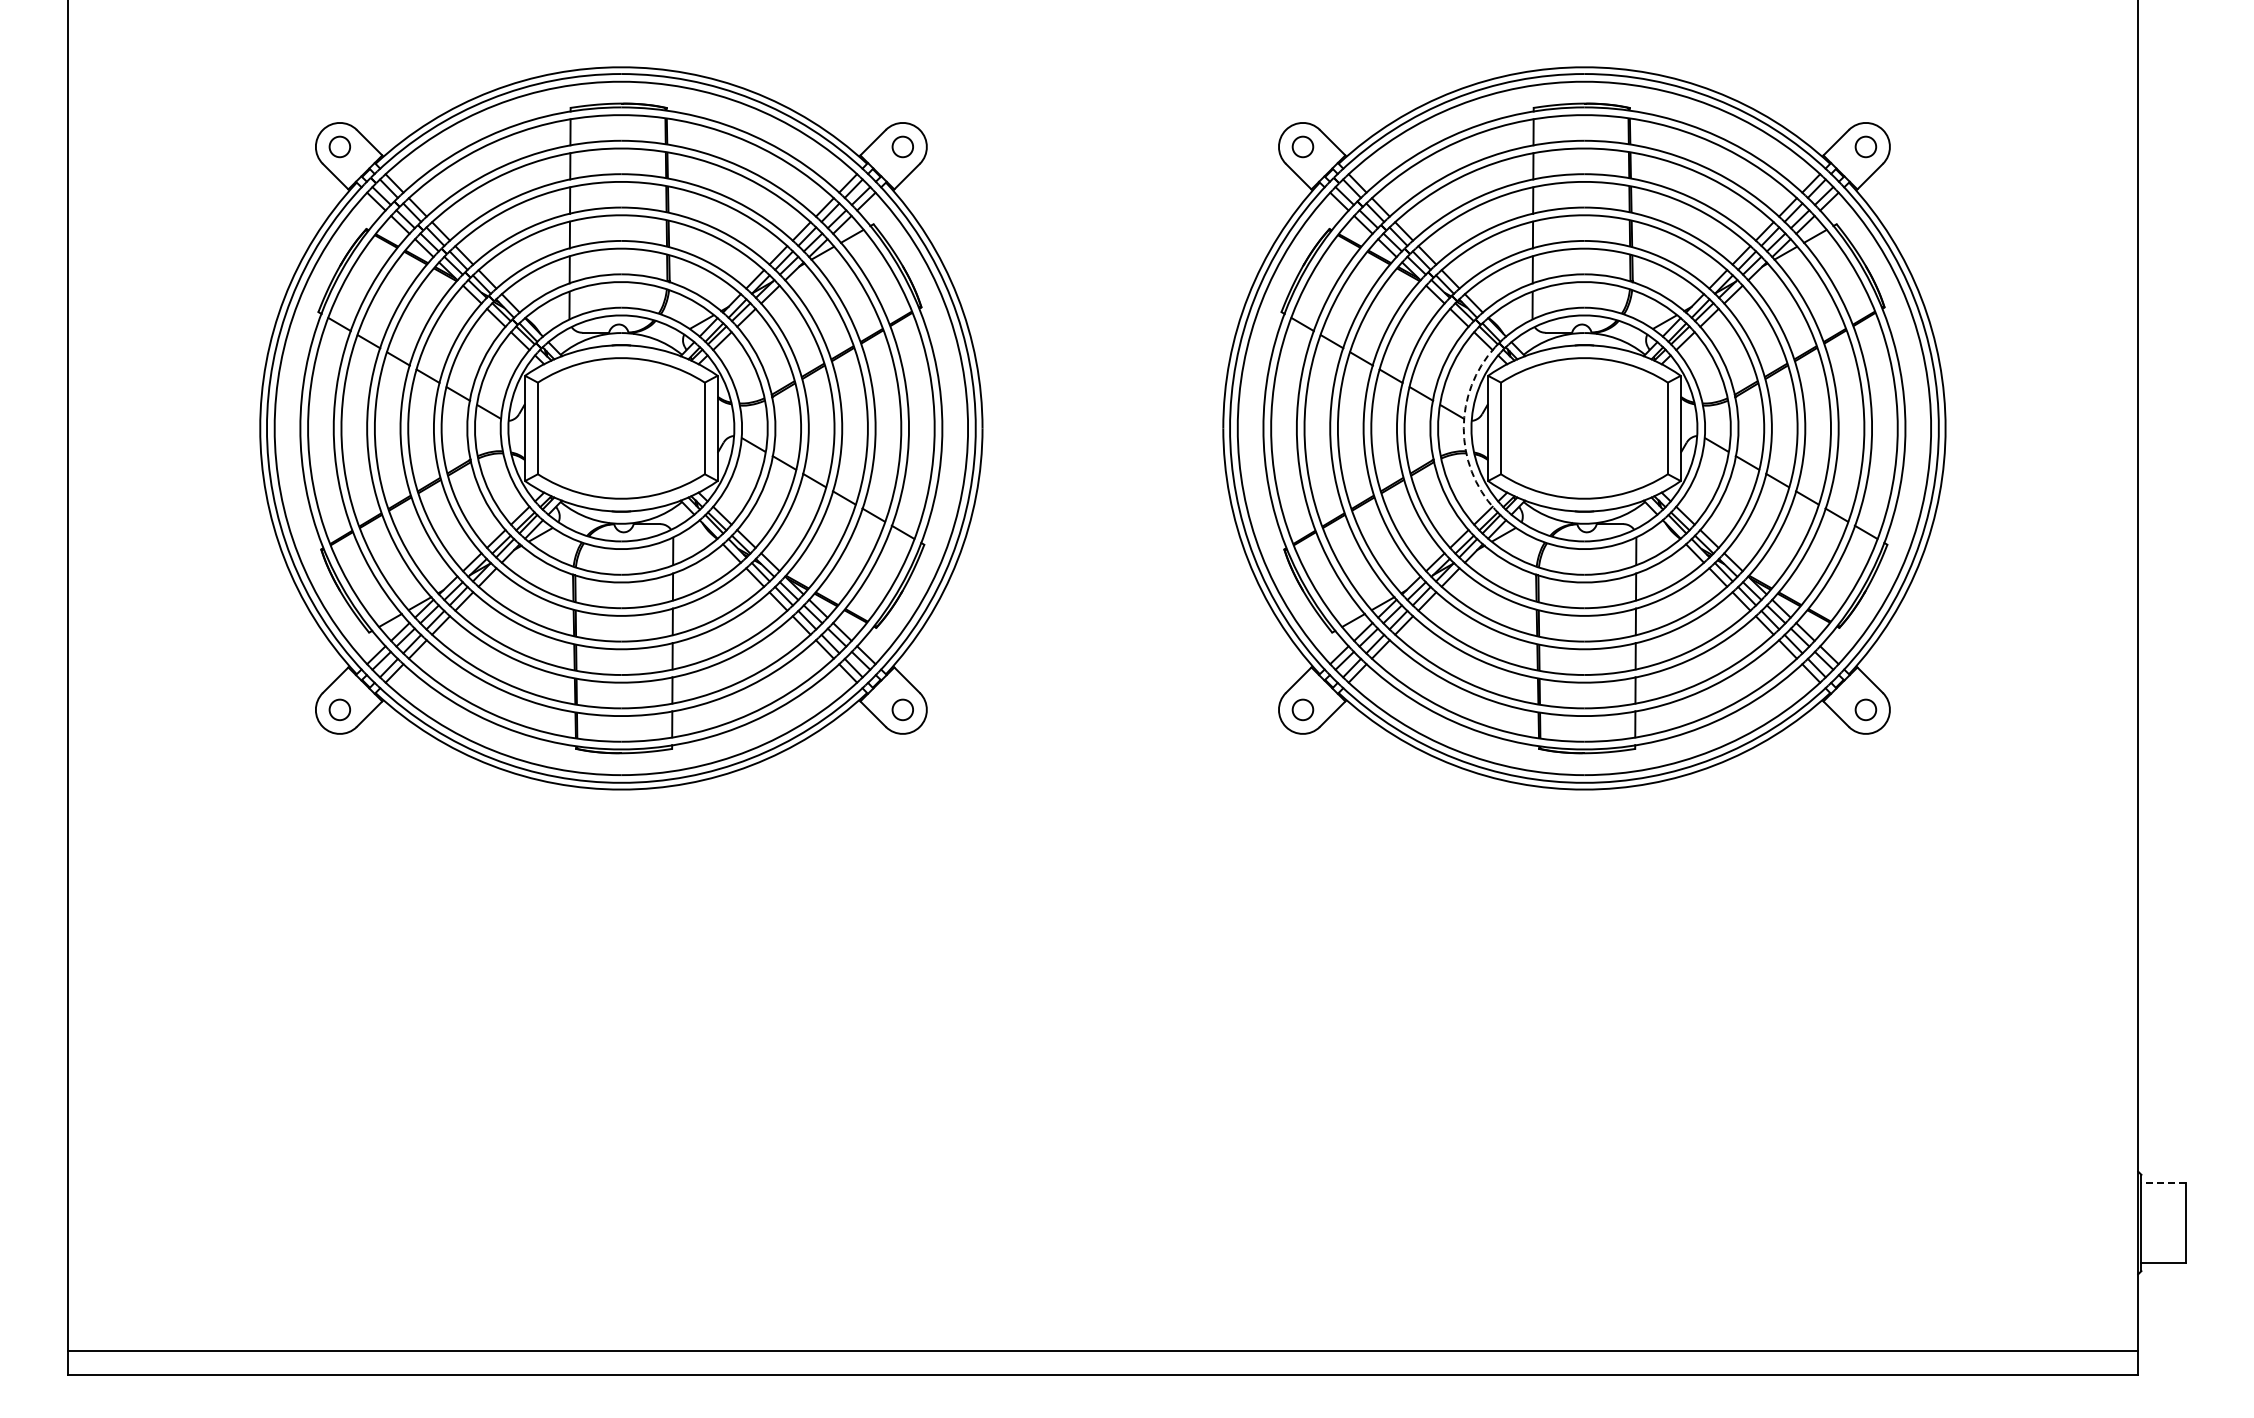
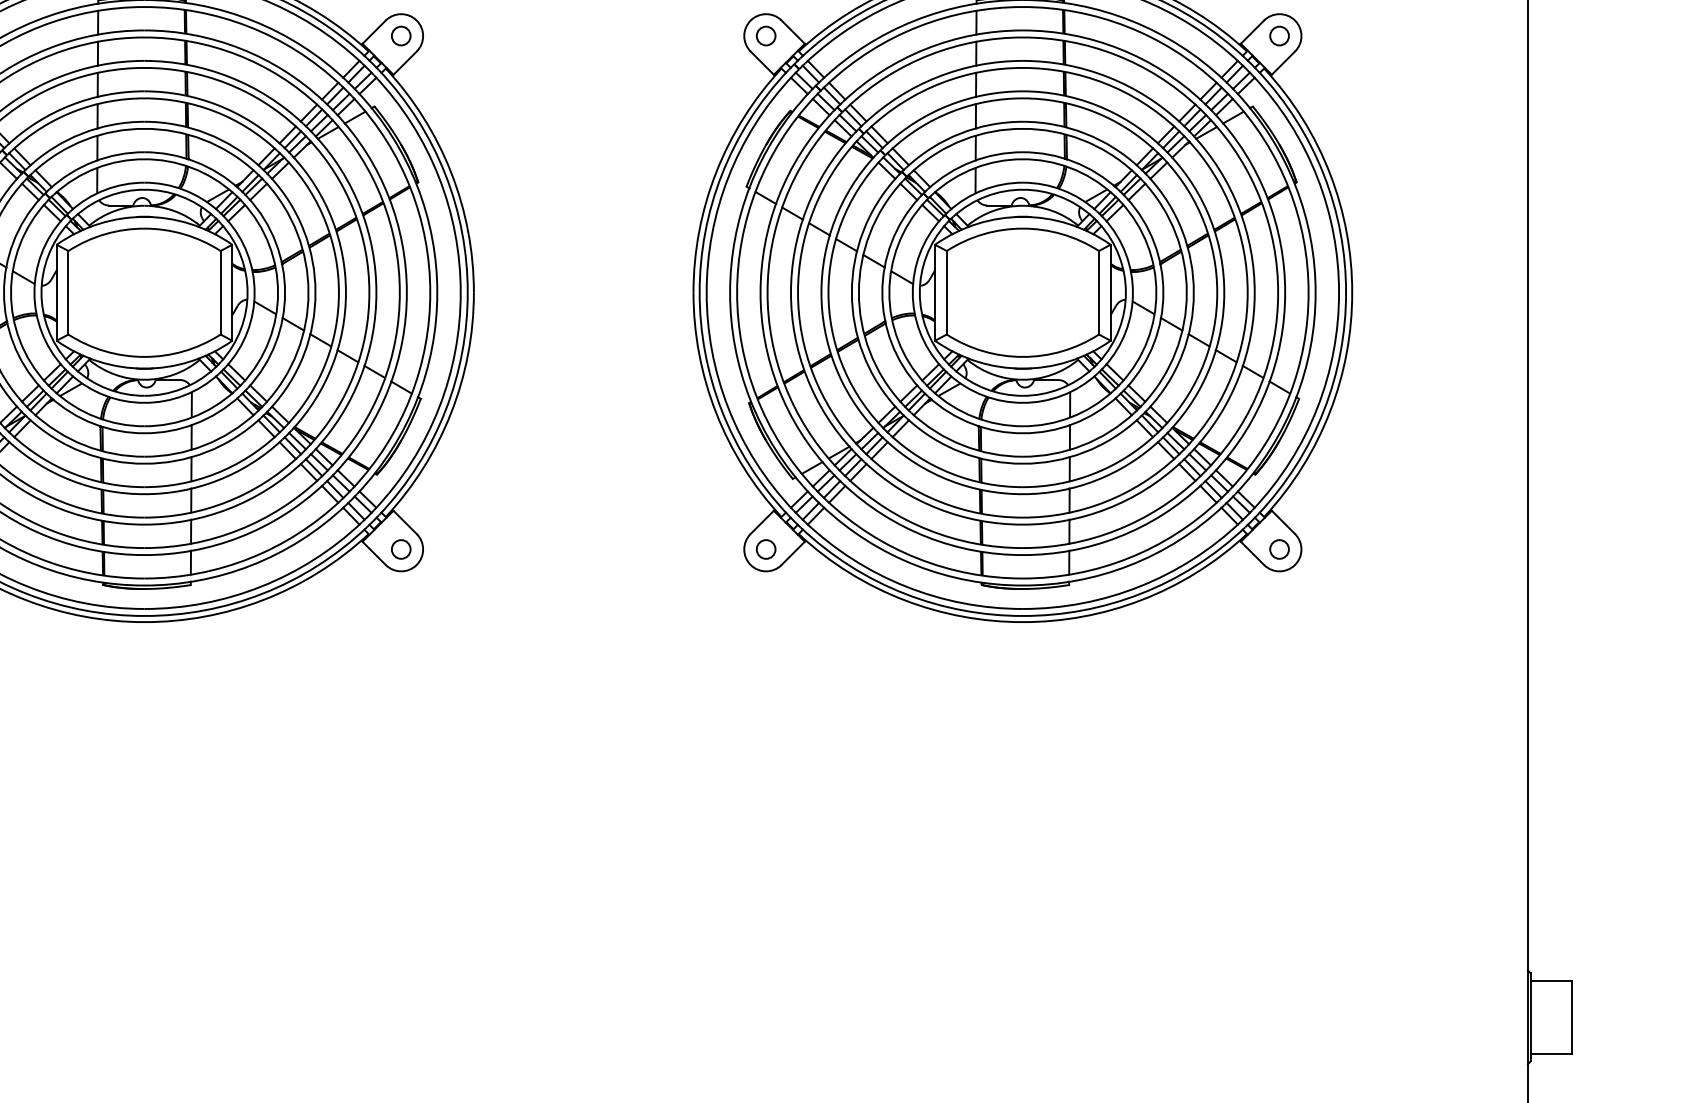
arc: (1463, 428) -> (912, 292), dashed -> solid
line: (2163, 1182) -> (1550, 980), dashed -> solid

